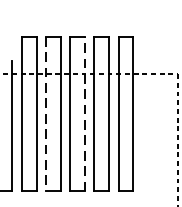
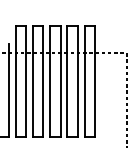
line: (84, 113) -> (60, 81), dashed -> solid
line: (45, 115) -> (32, 82), dashed -> solid

